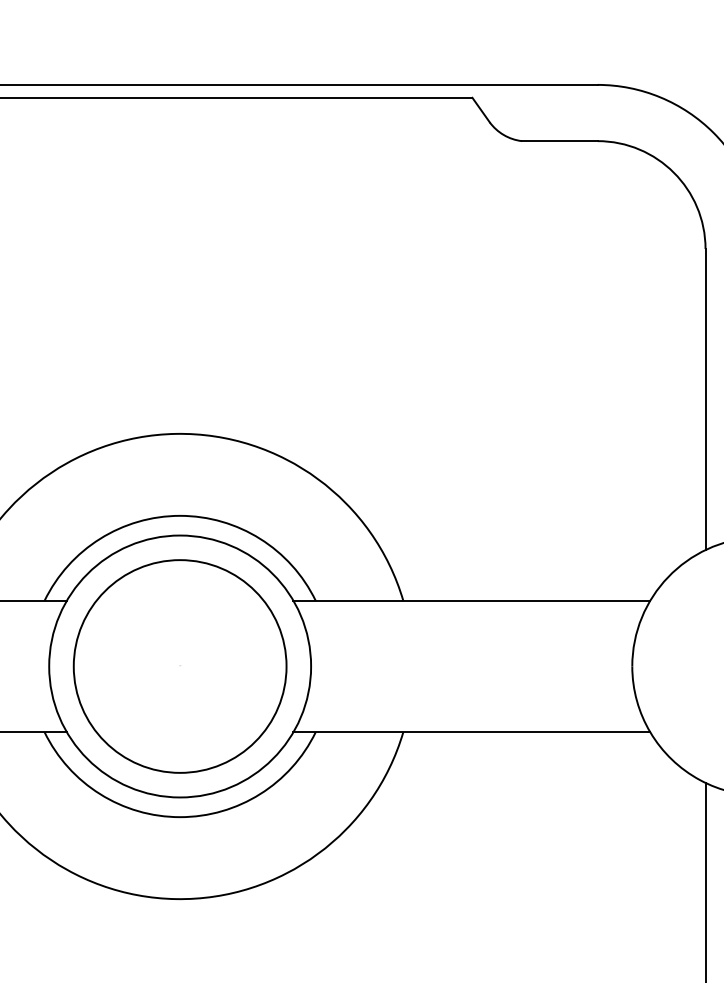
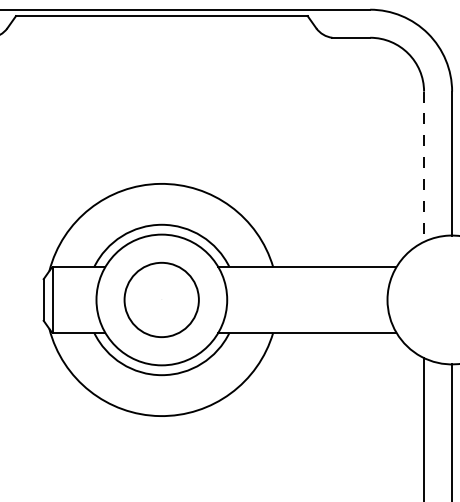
line: (706, 401) -> (424, 167), solid -> dashed
circle: (179, 665) -> (161, 299), size x0.7

